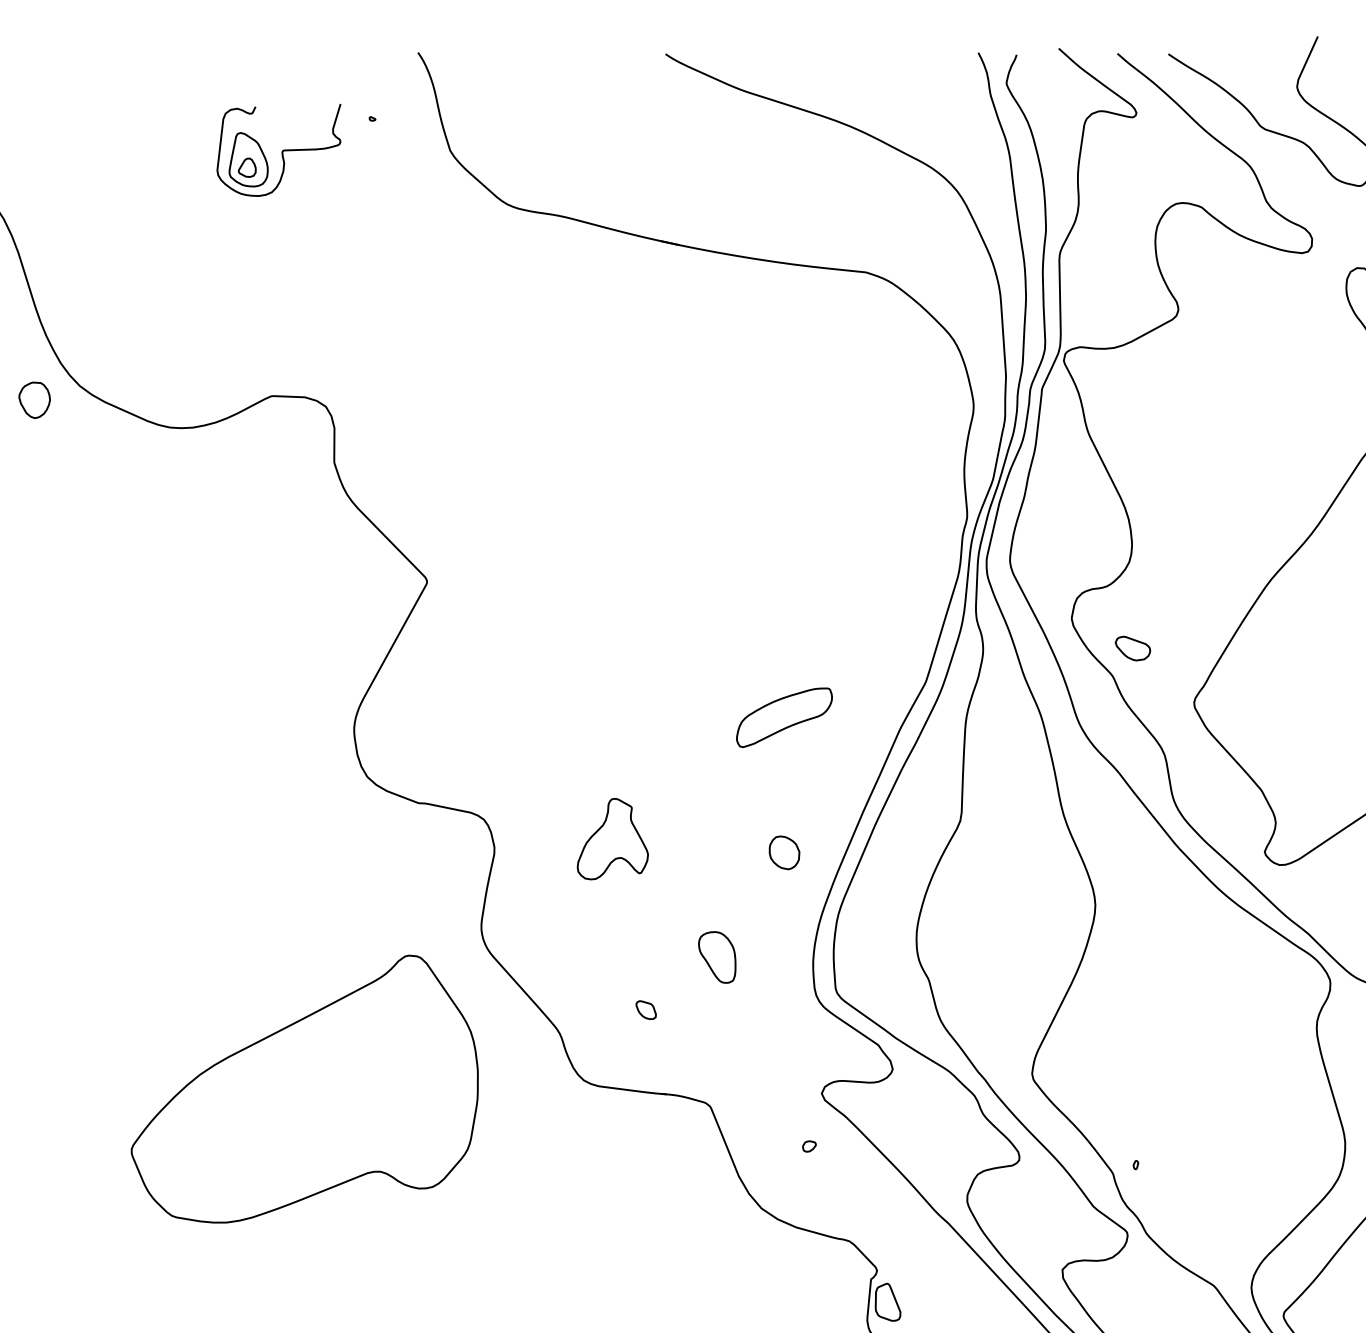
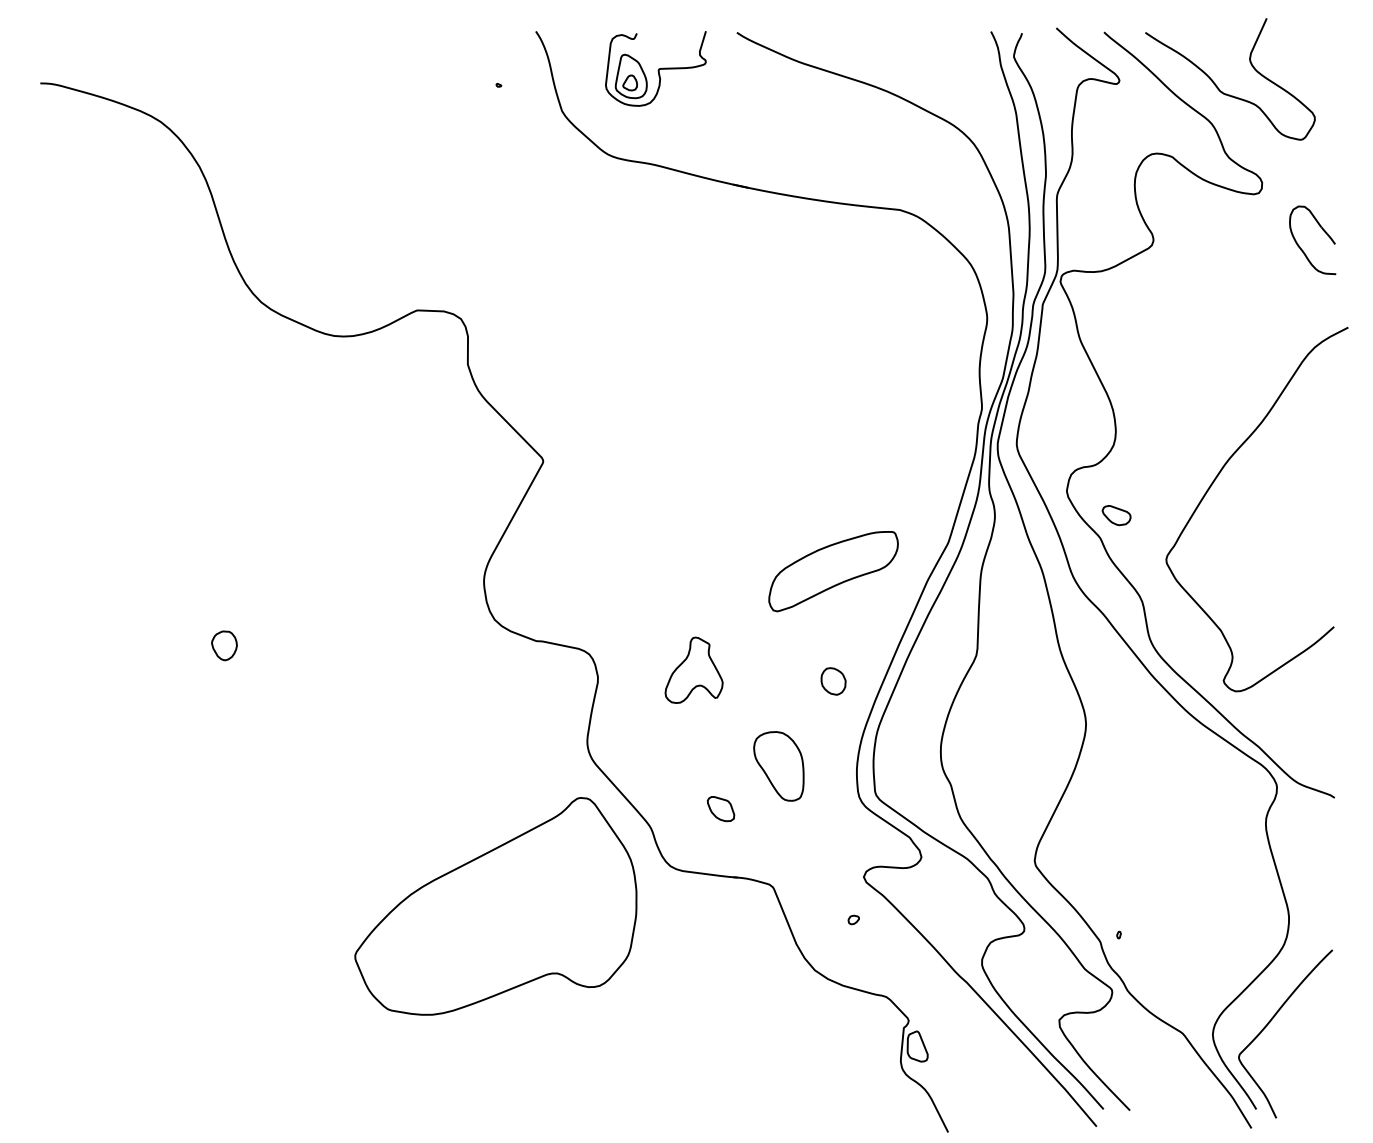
part: (278, 149) -> (655, 68), moved
part: (34, 399) -> (224, 645), moved
part: (784, 717) -> (833, 571), size x1.67
part: (716, 957) -> (778, 766), size x1.67
part: (646, 1010) -> (721, 809), size x1.67
part: (304, 1089) -> (495, 906), moved

